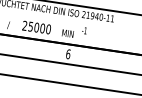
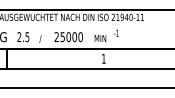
text: (68, 53) -> (103, 58), 6 -> 1

